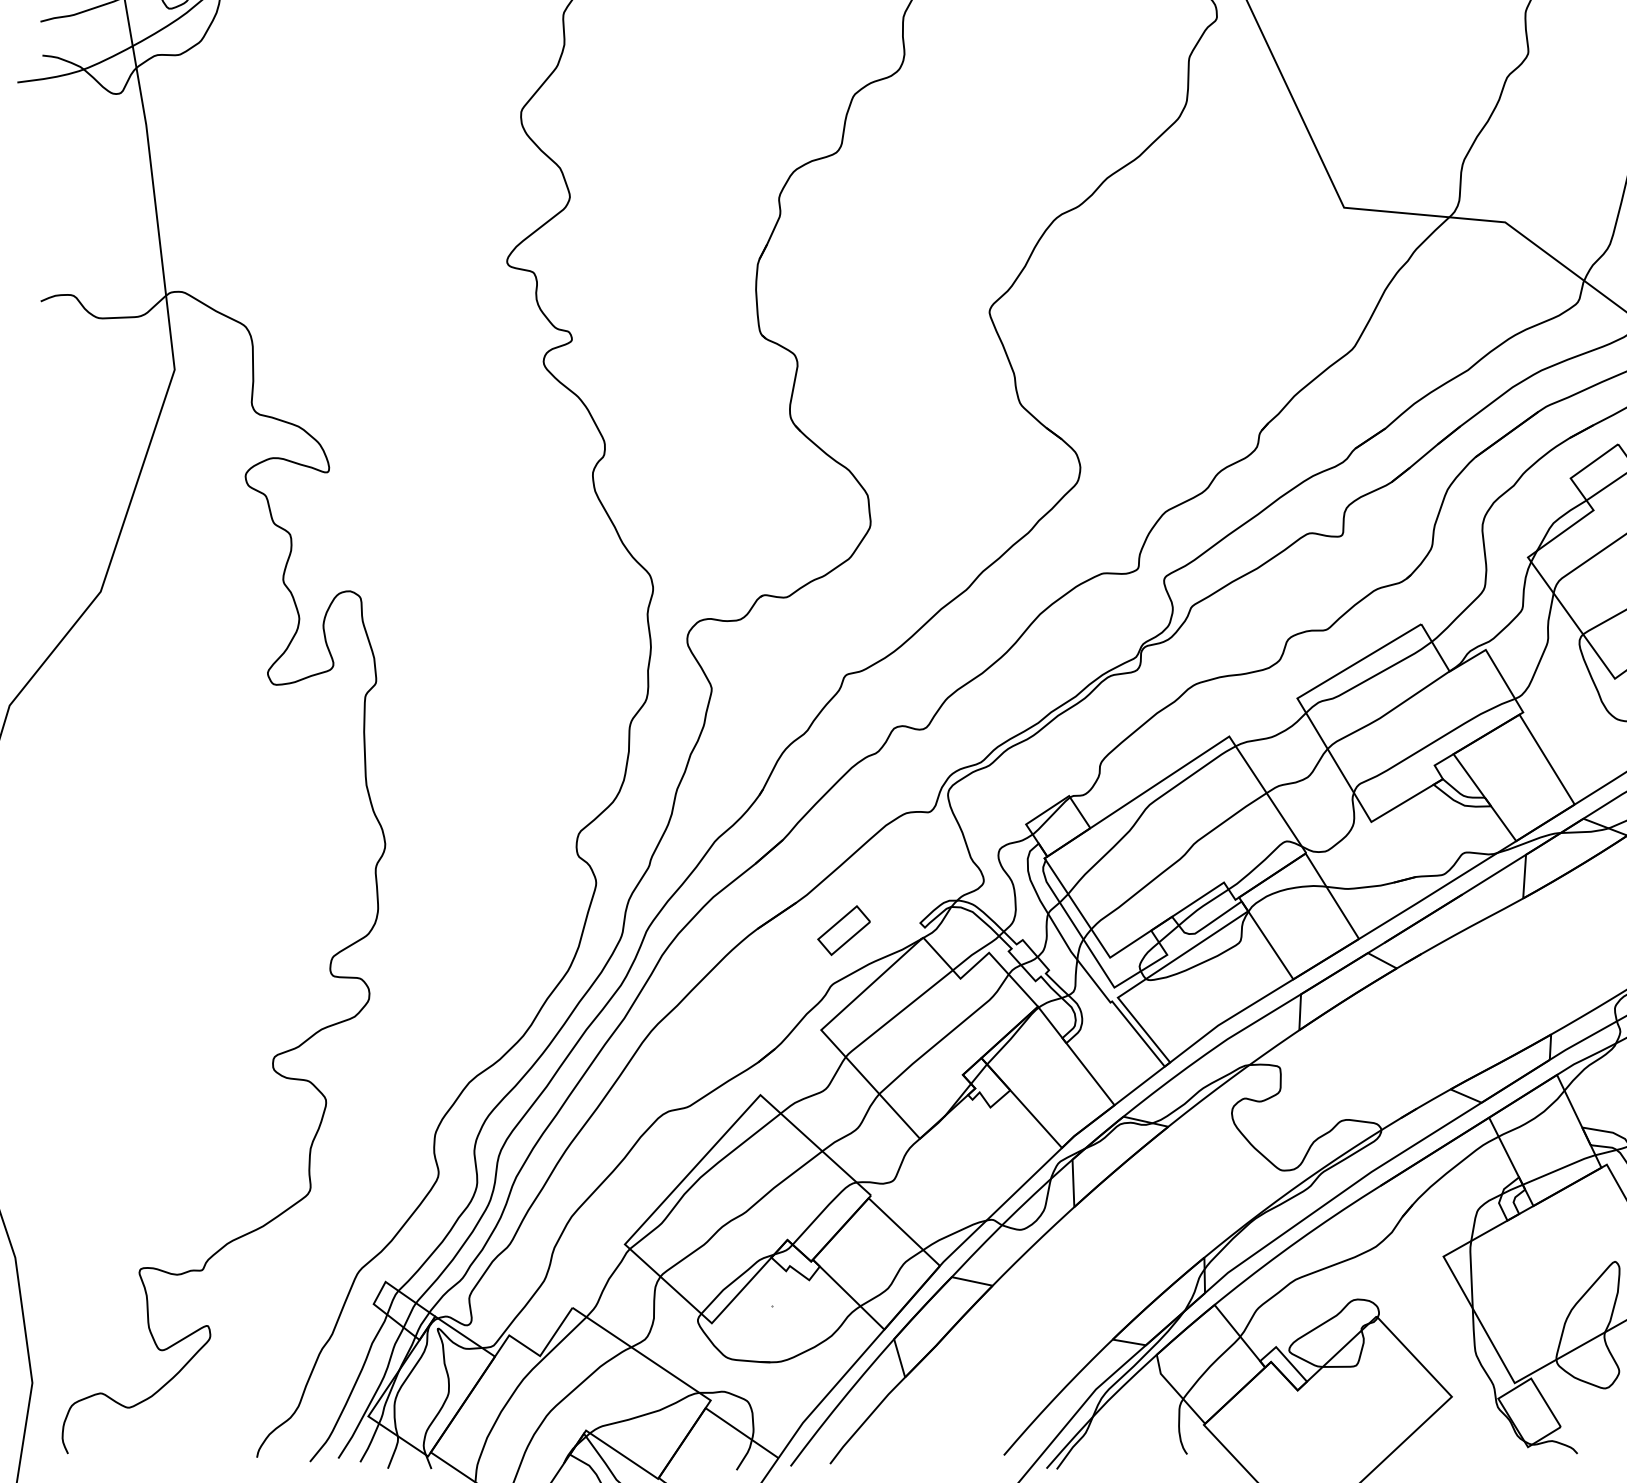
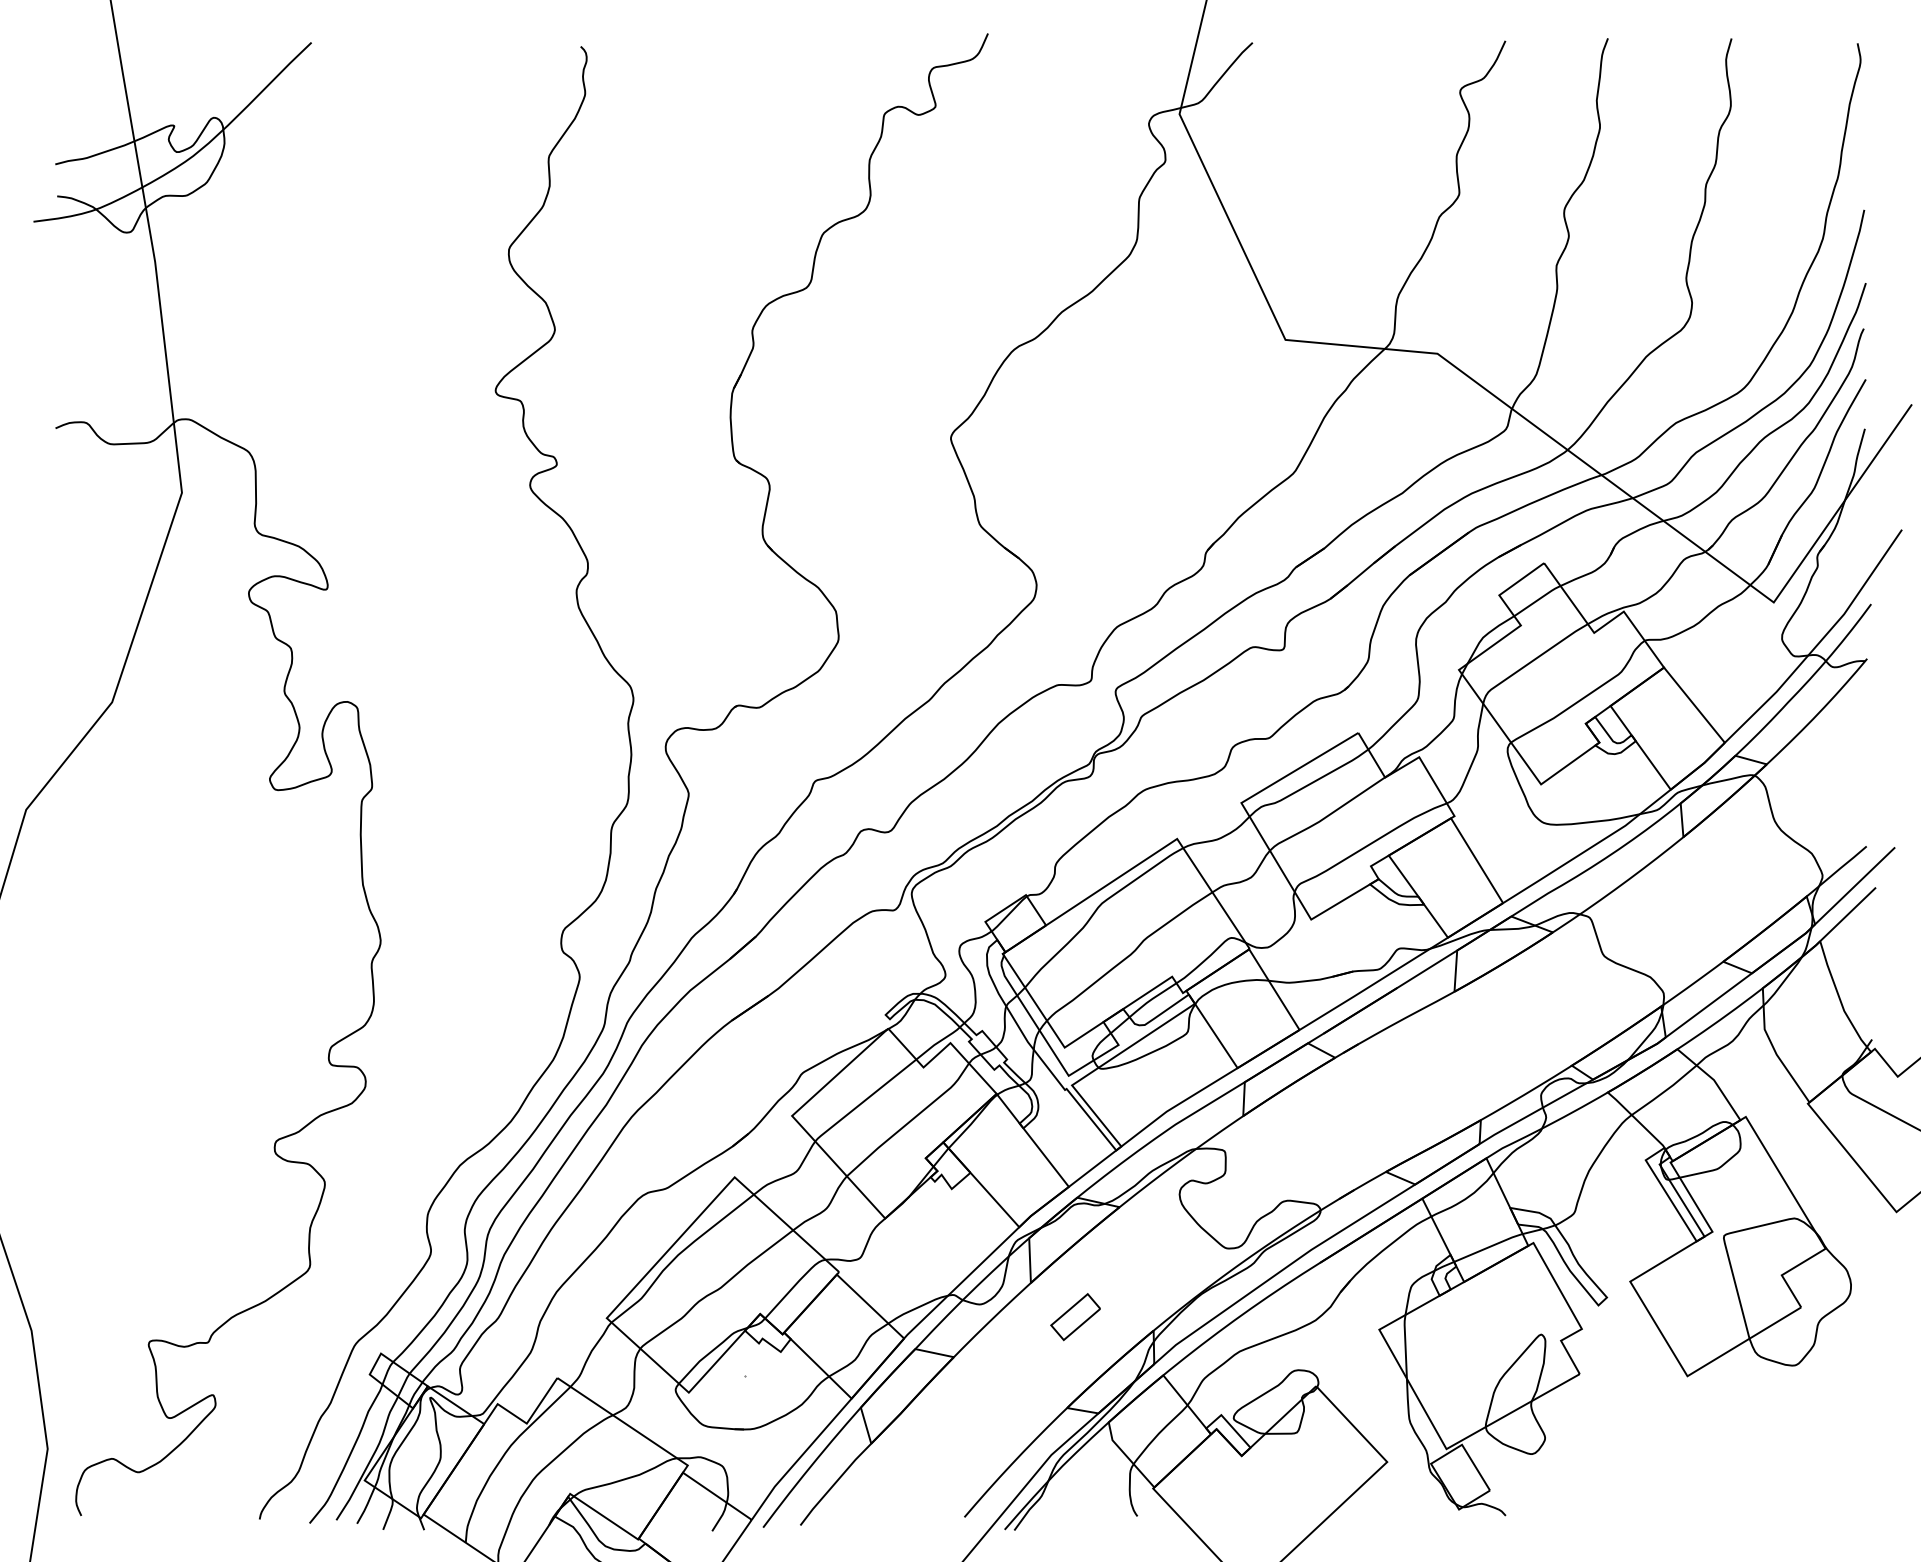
part: (843, 931) -> (1075, 1317), moved

